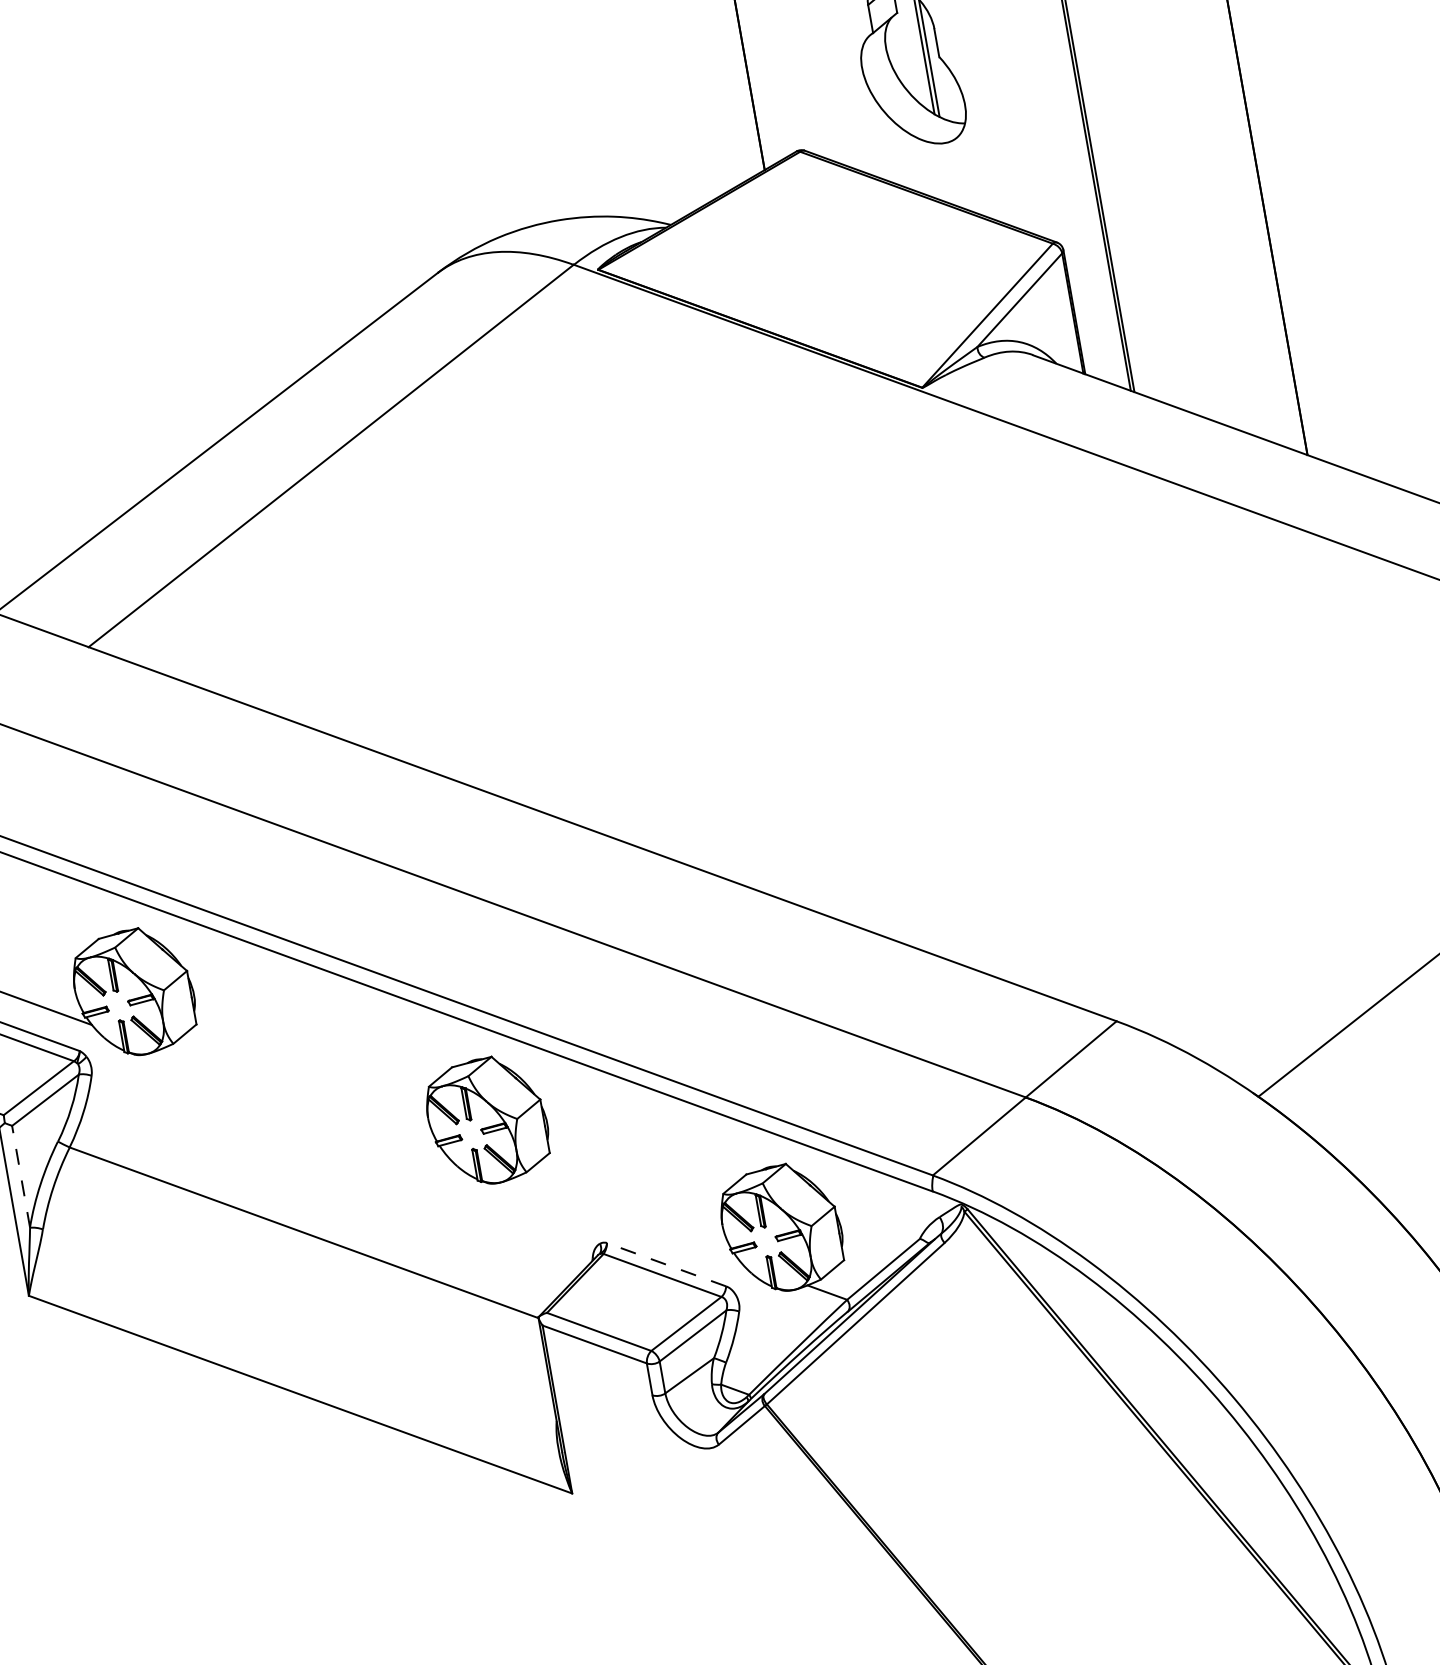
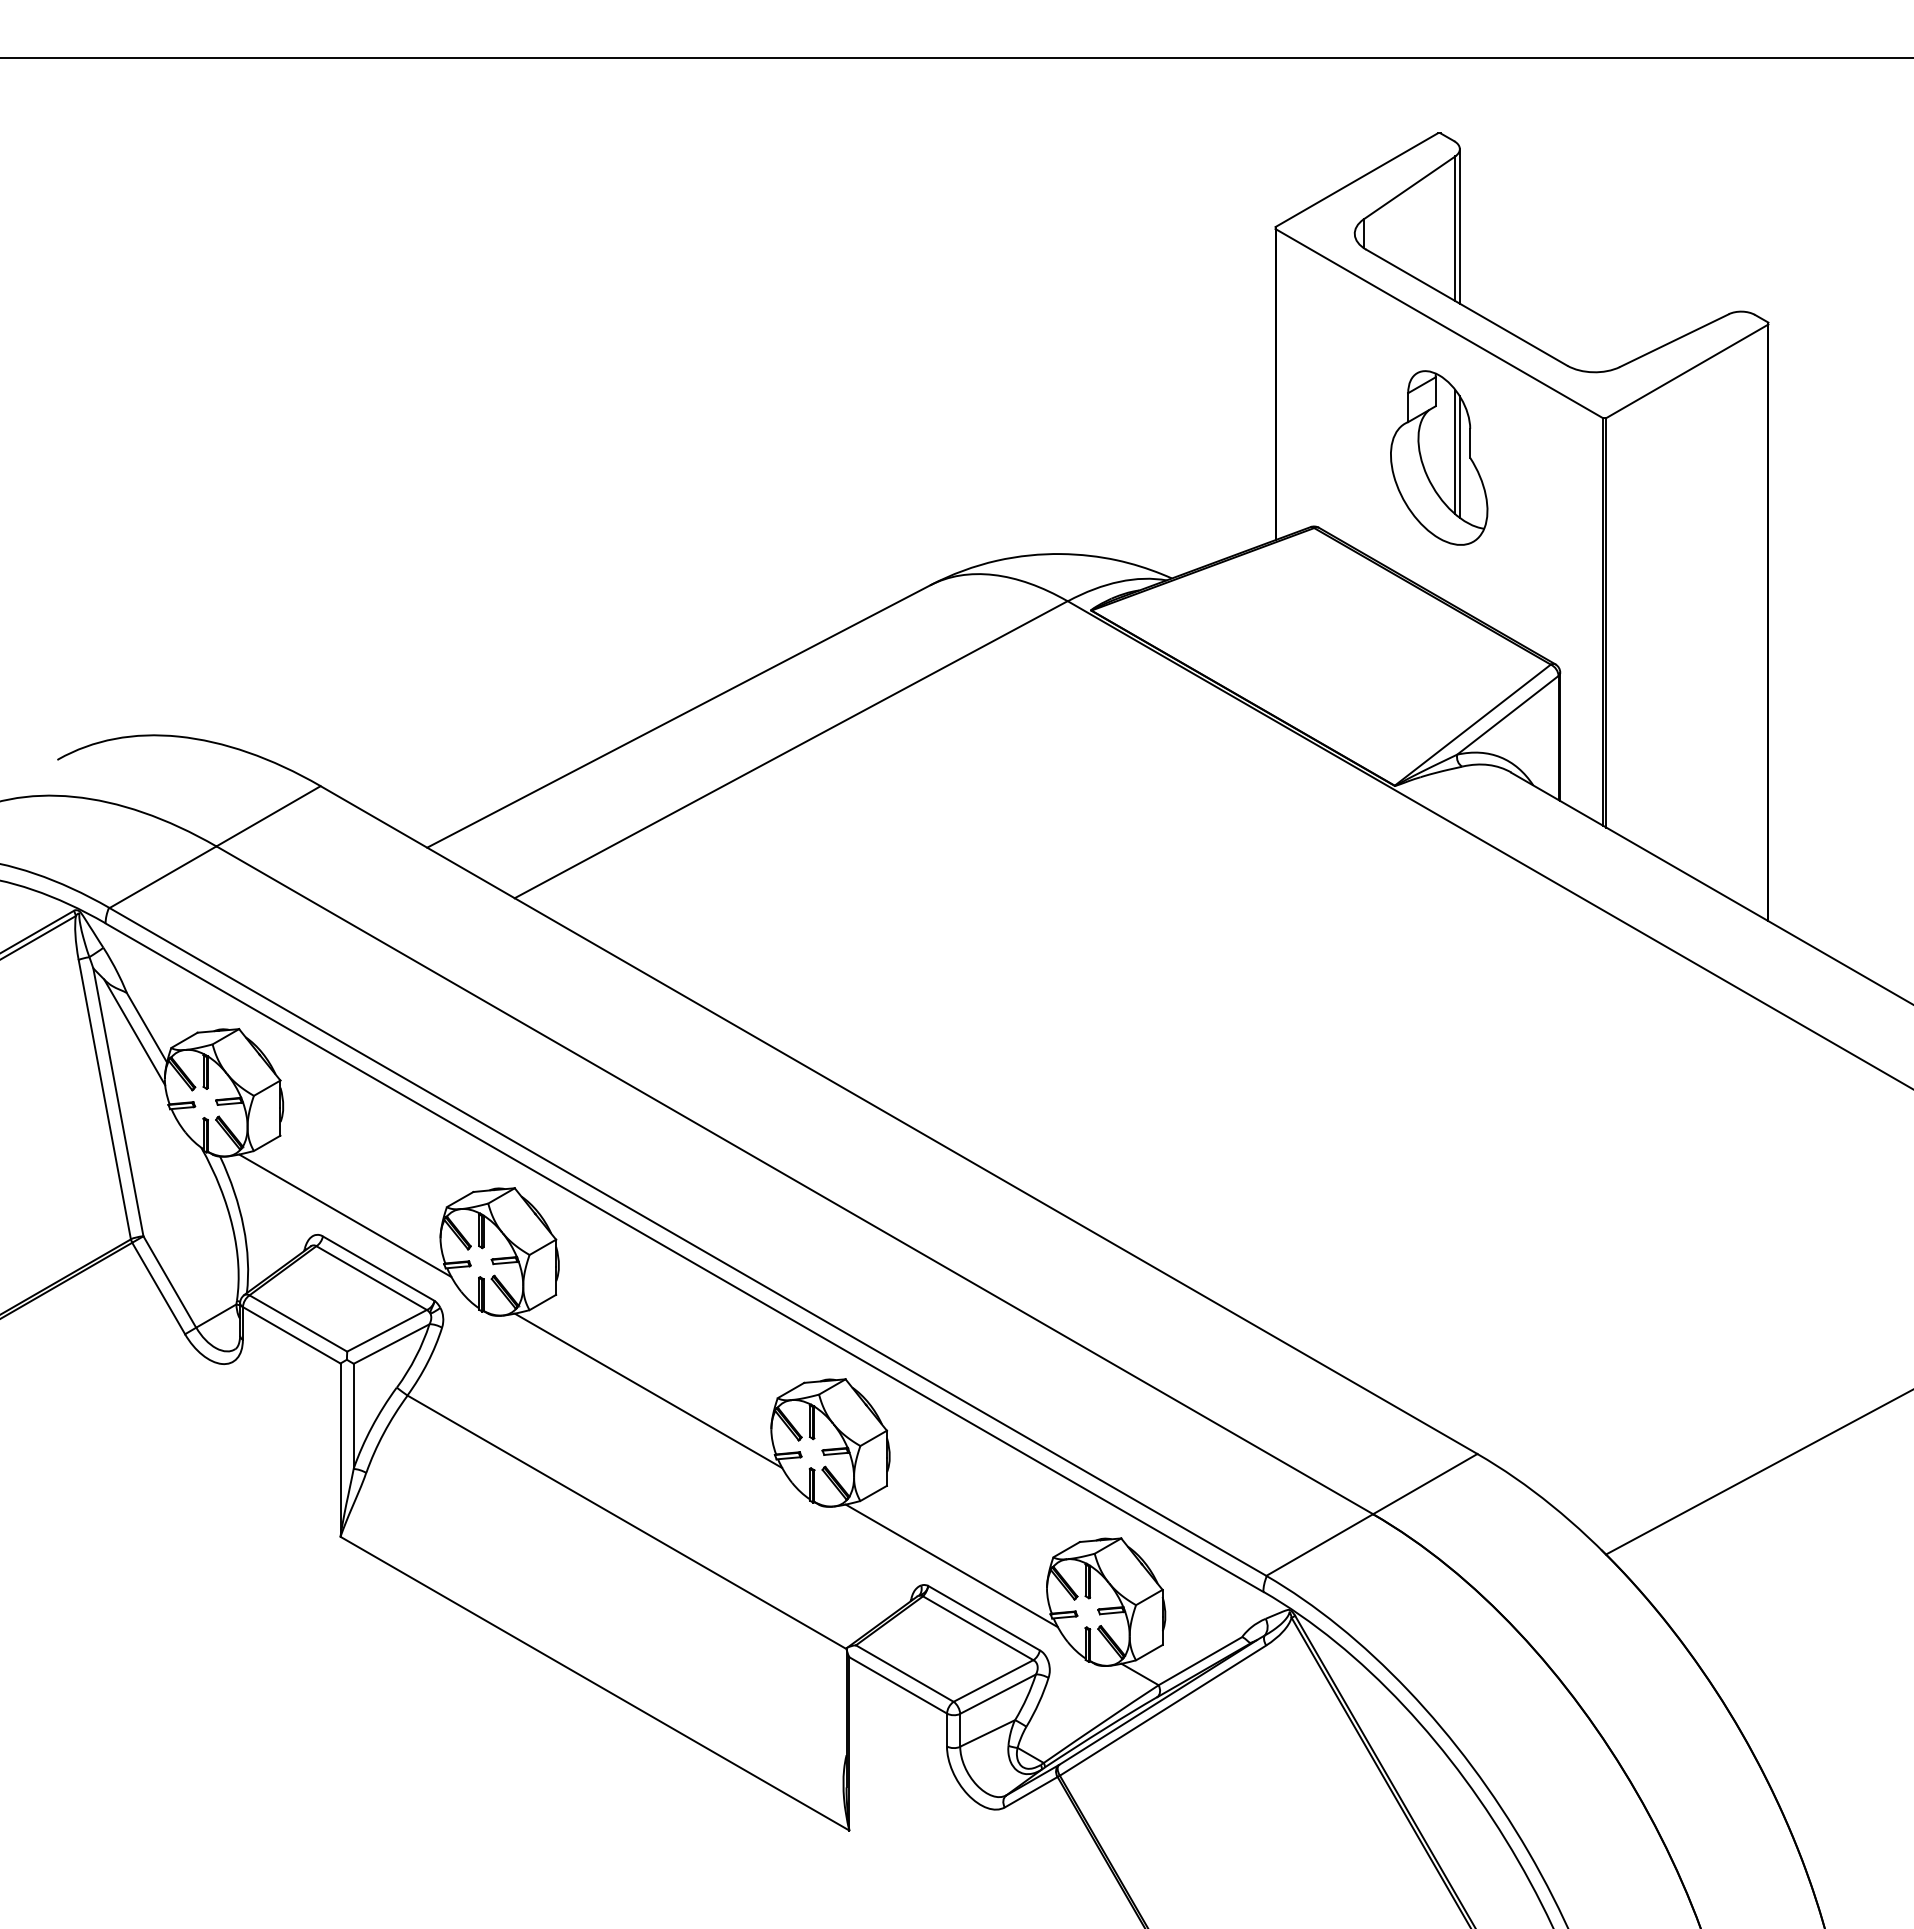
line: (302, 1101) -> (648, 1390), added
line: (20, 1176) -> (353, 1416), dashed -> solid
line: (625, 1219) -> (951, 1565), added
line: (665, 1264) -> (983, 1617), dashed -> solid

